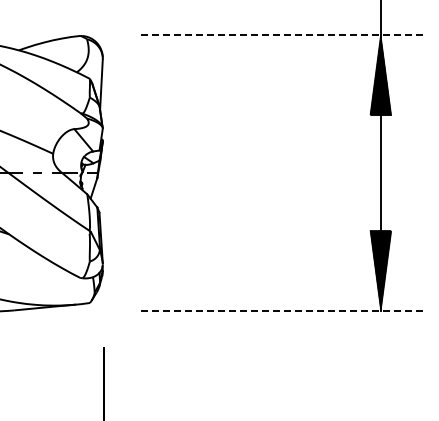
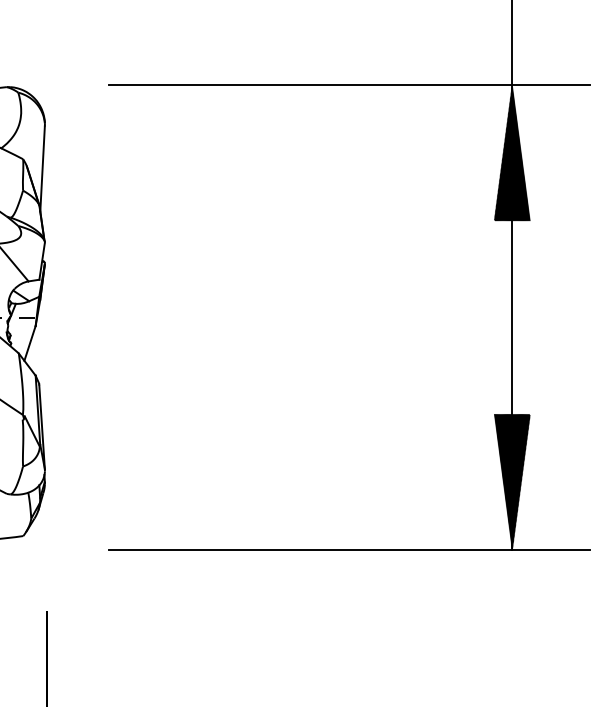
line: (284, 34) -> (350, 84), dashed -> solid
line: (284, 311) -> (350, 550), dashed -> solid

